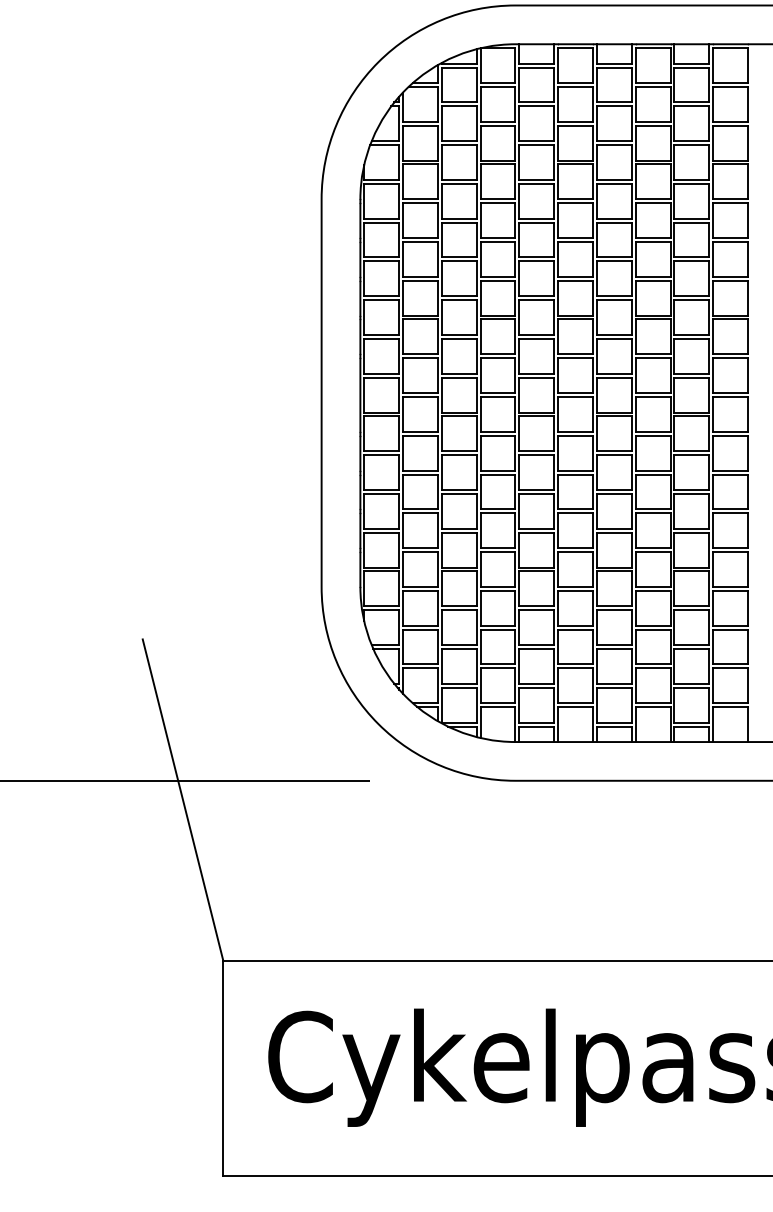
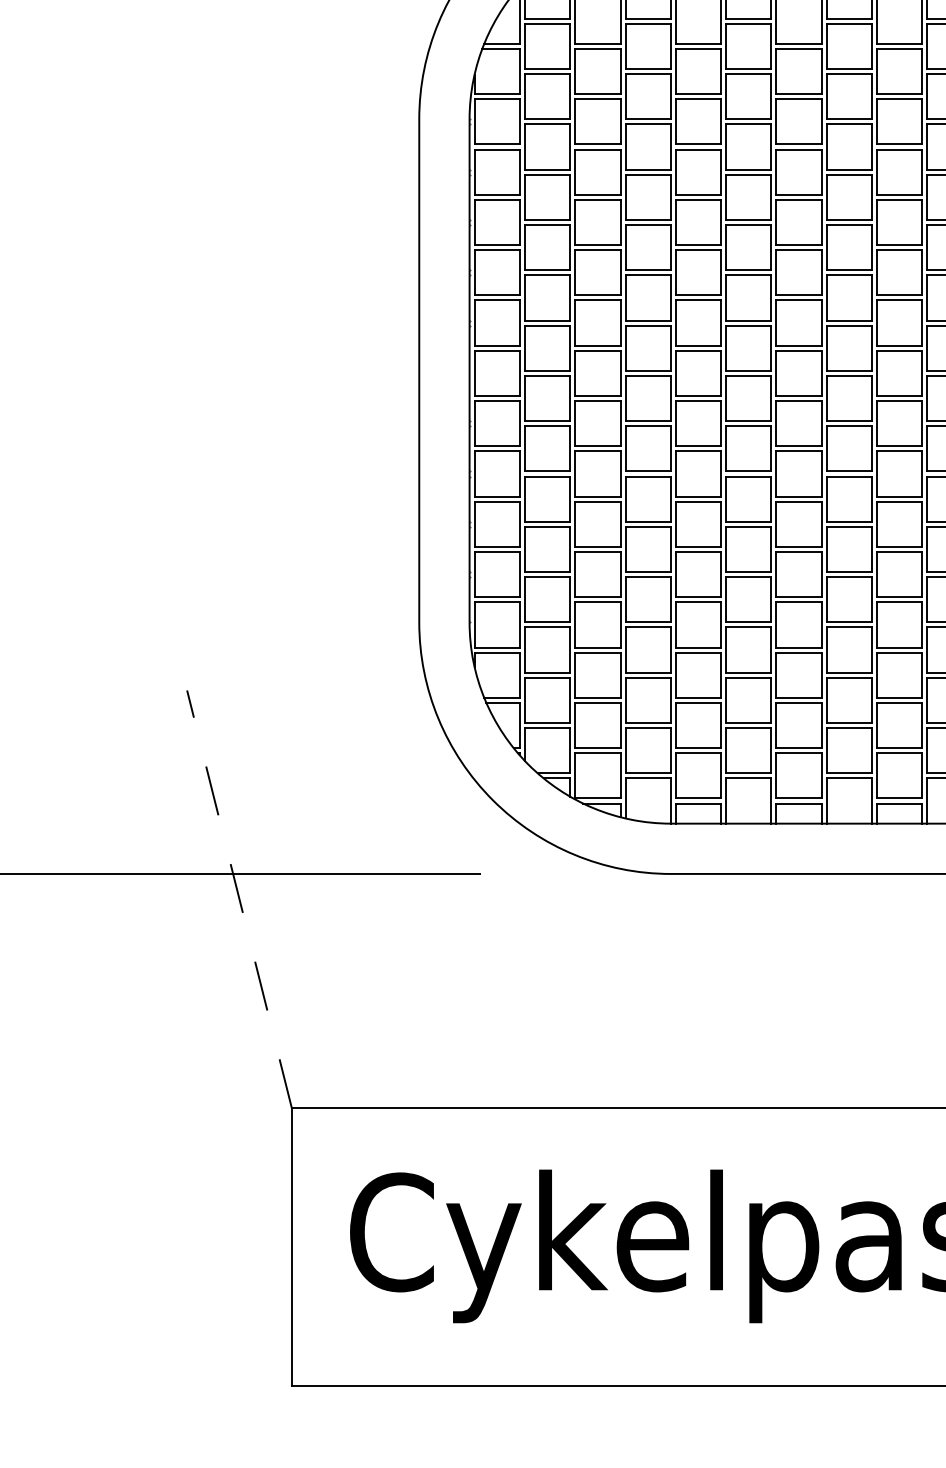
line: (183, 800) -> (240, 899), solid -> dashed

